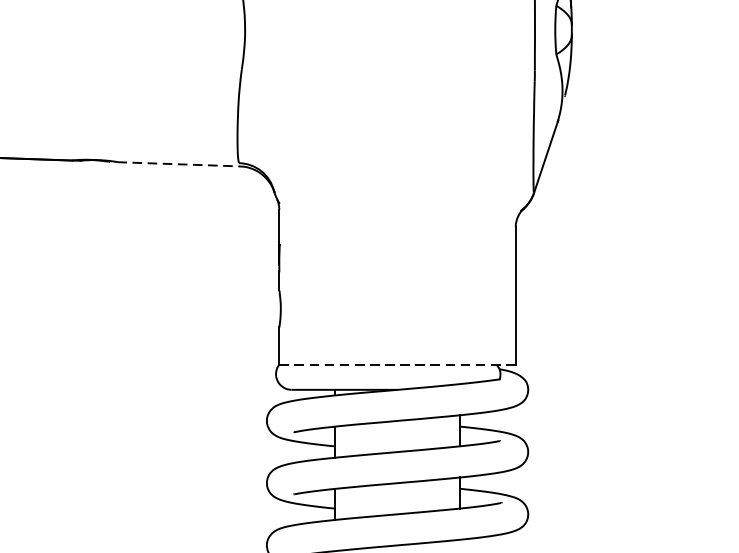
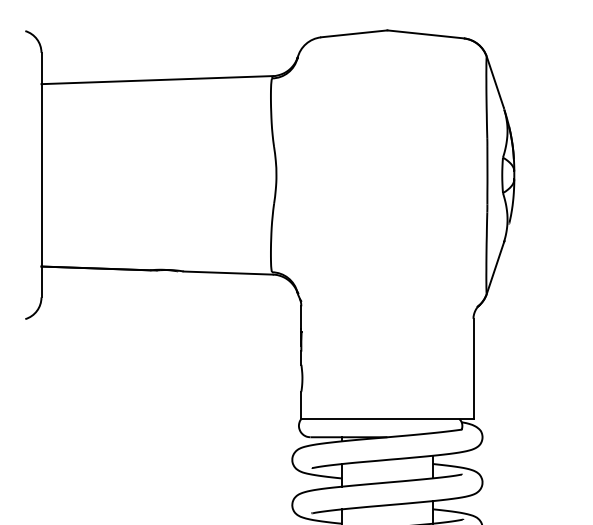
line: (179, 164) -> (228, 273), dashed -> solid
line: (397, 365) -> (387, 419), dashed -> solid

